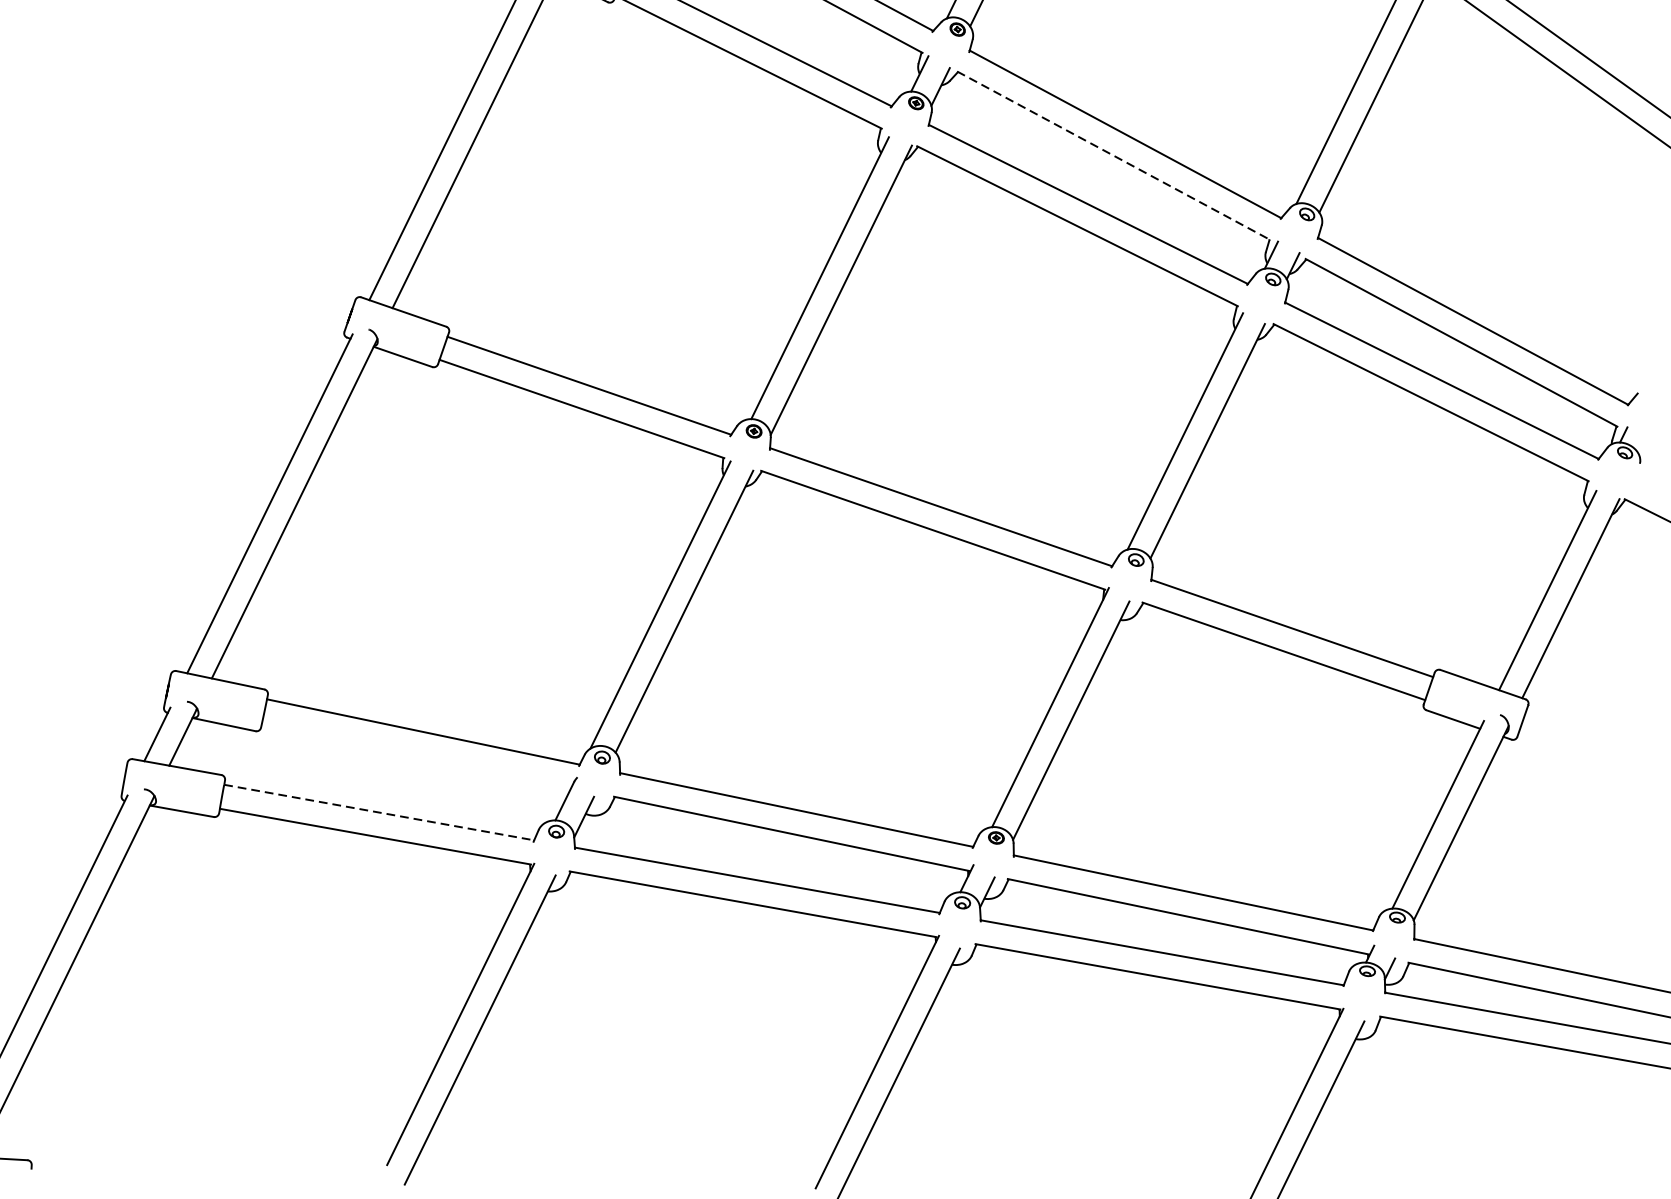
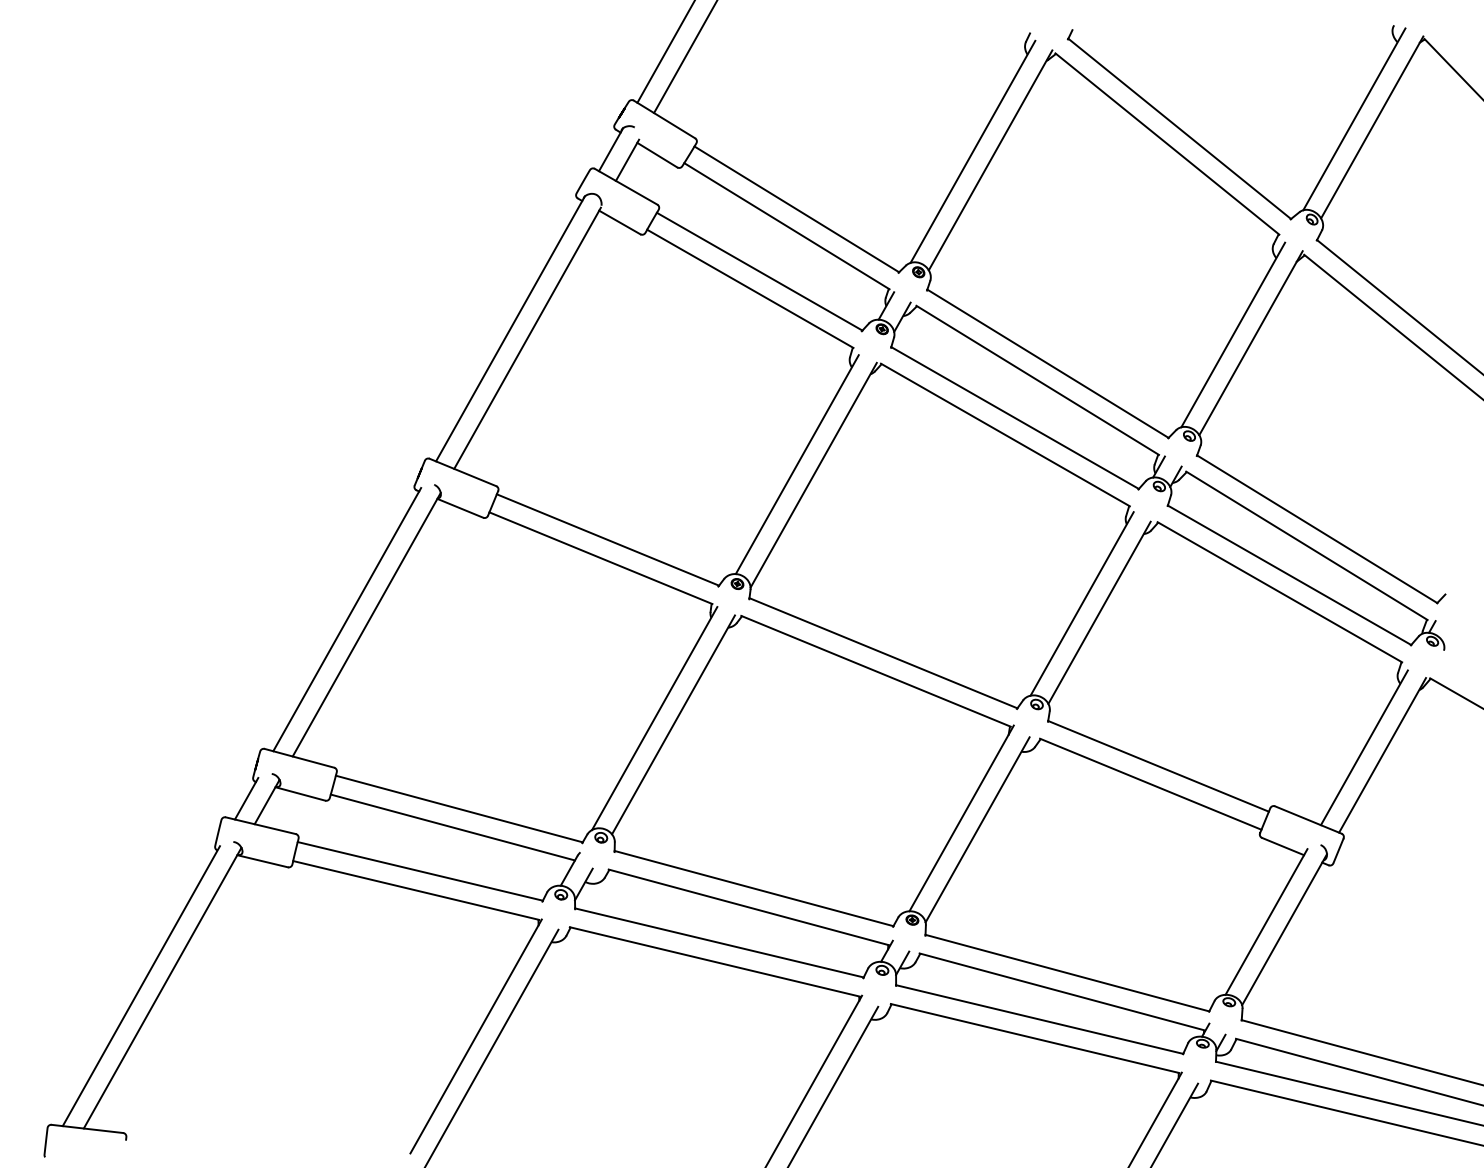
line: (1114, 155) -> (1038, 380), dashed -> solid
line: (416, 755) -> (452, 827), added
line: (379, 812) -> (420, 871), dashed -> solid

